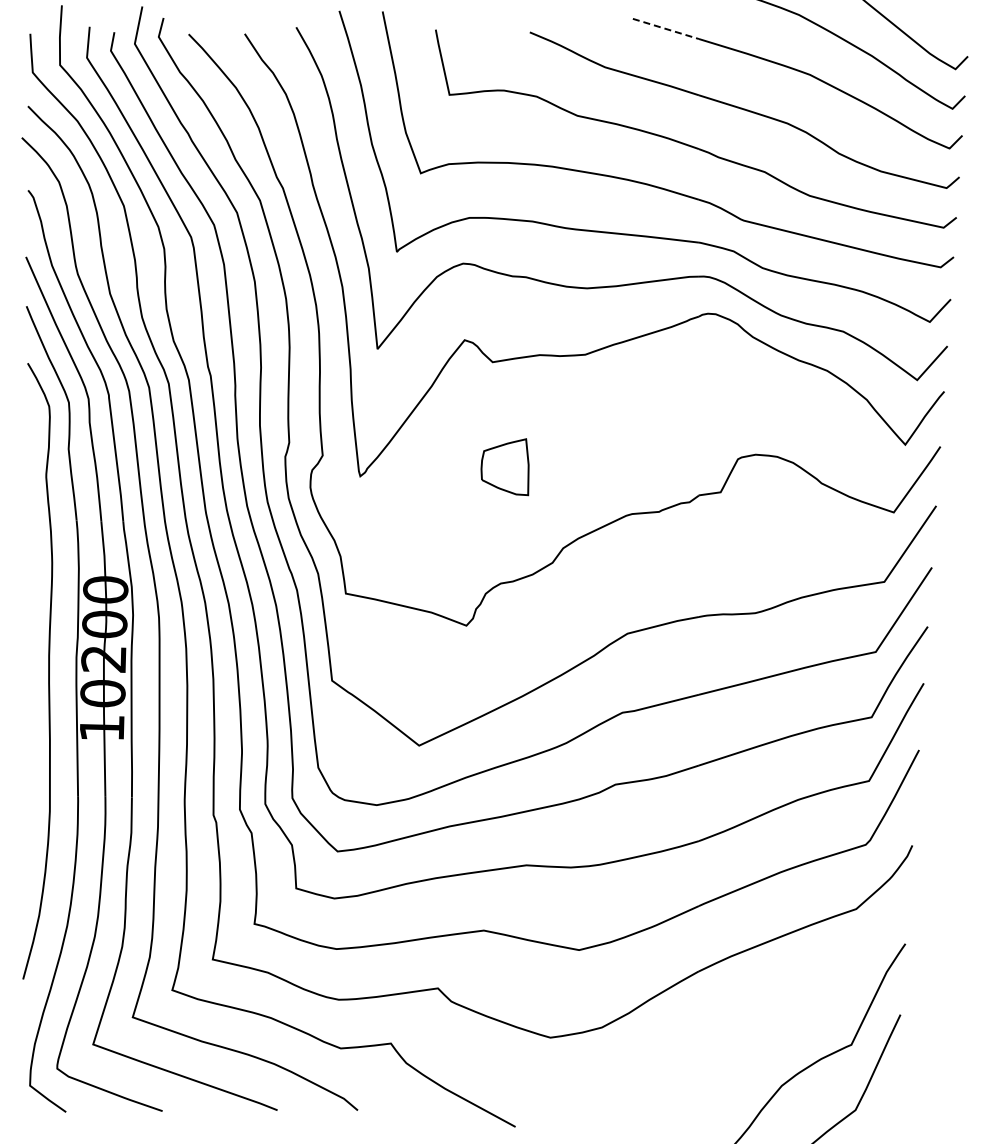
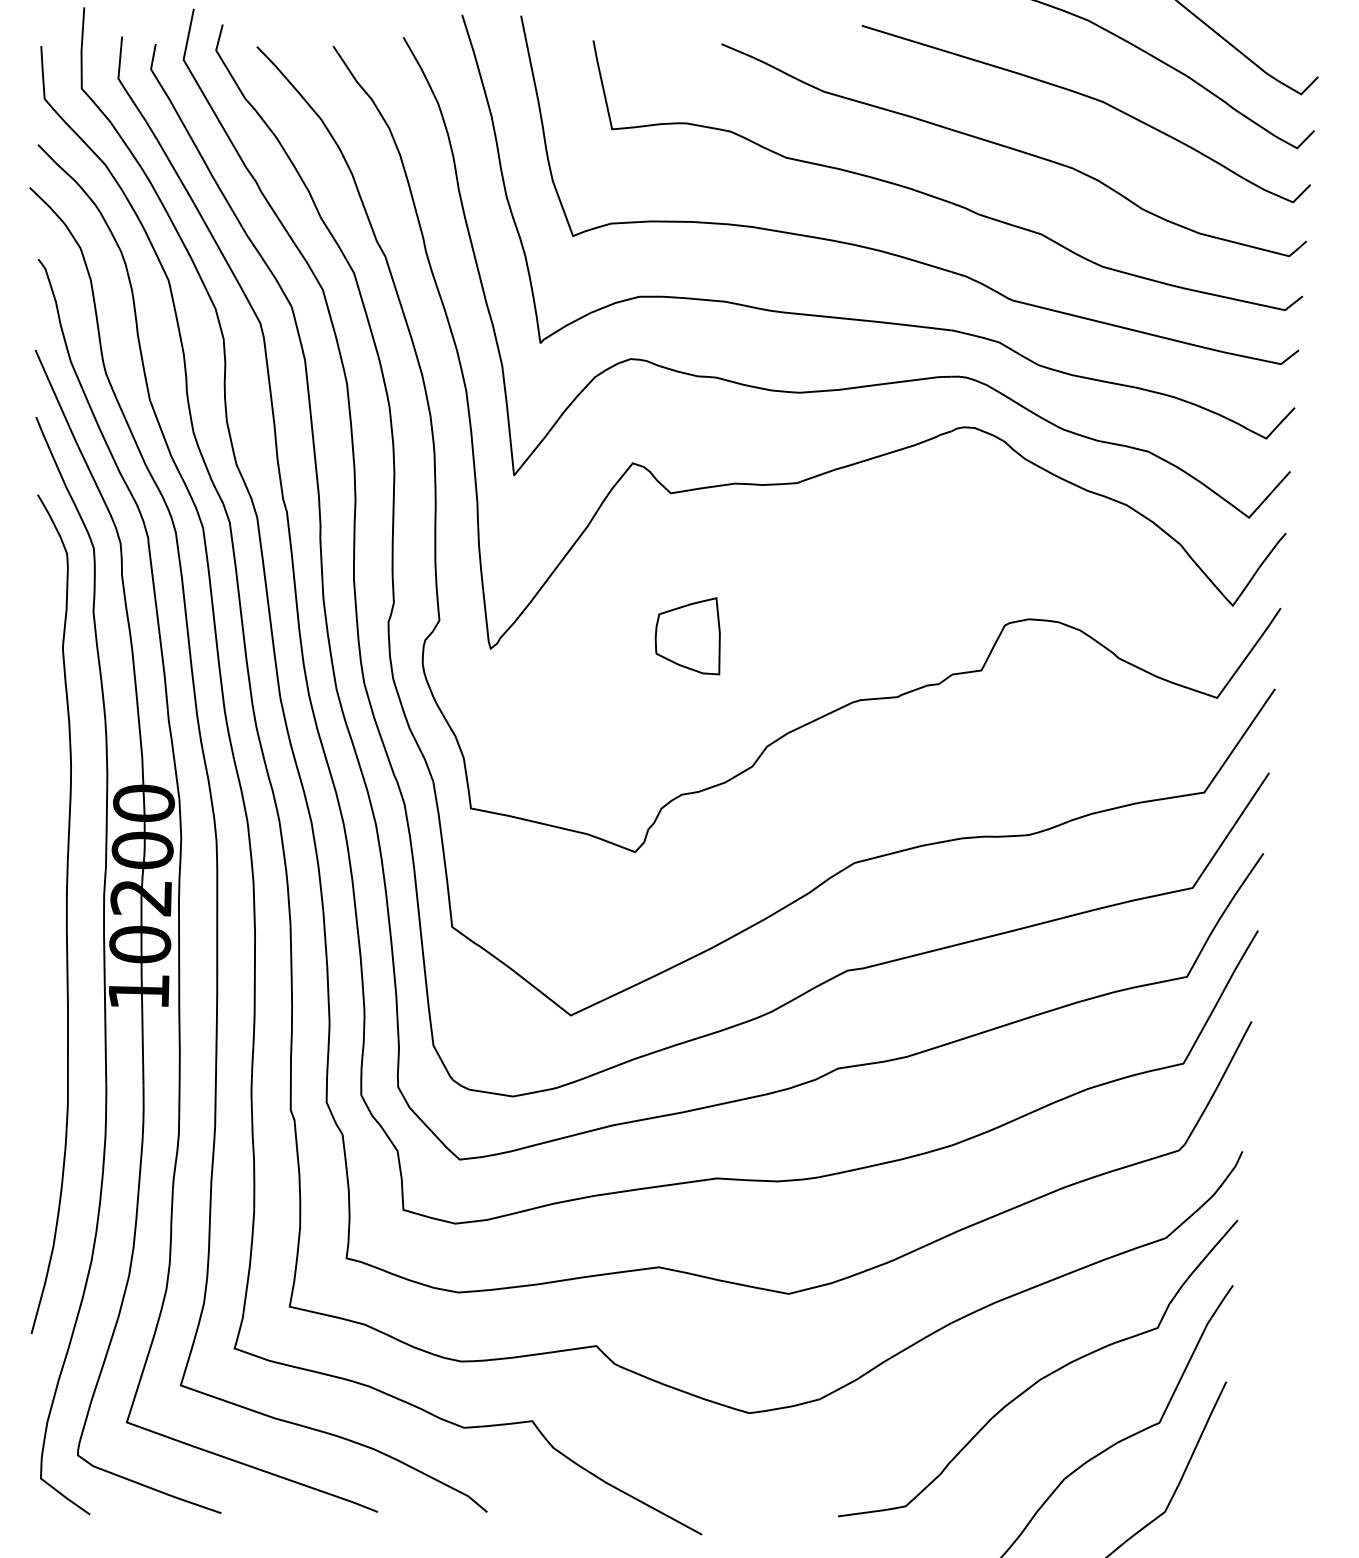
line: (665, 28) -> (906, 38), dashed -> solid
part: (766, 1010) -> (1043, 1376), added

